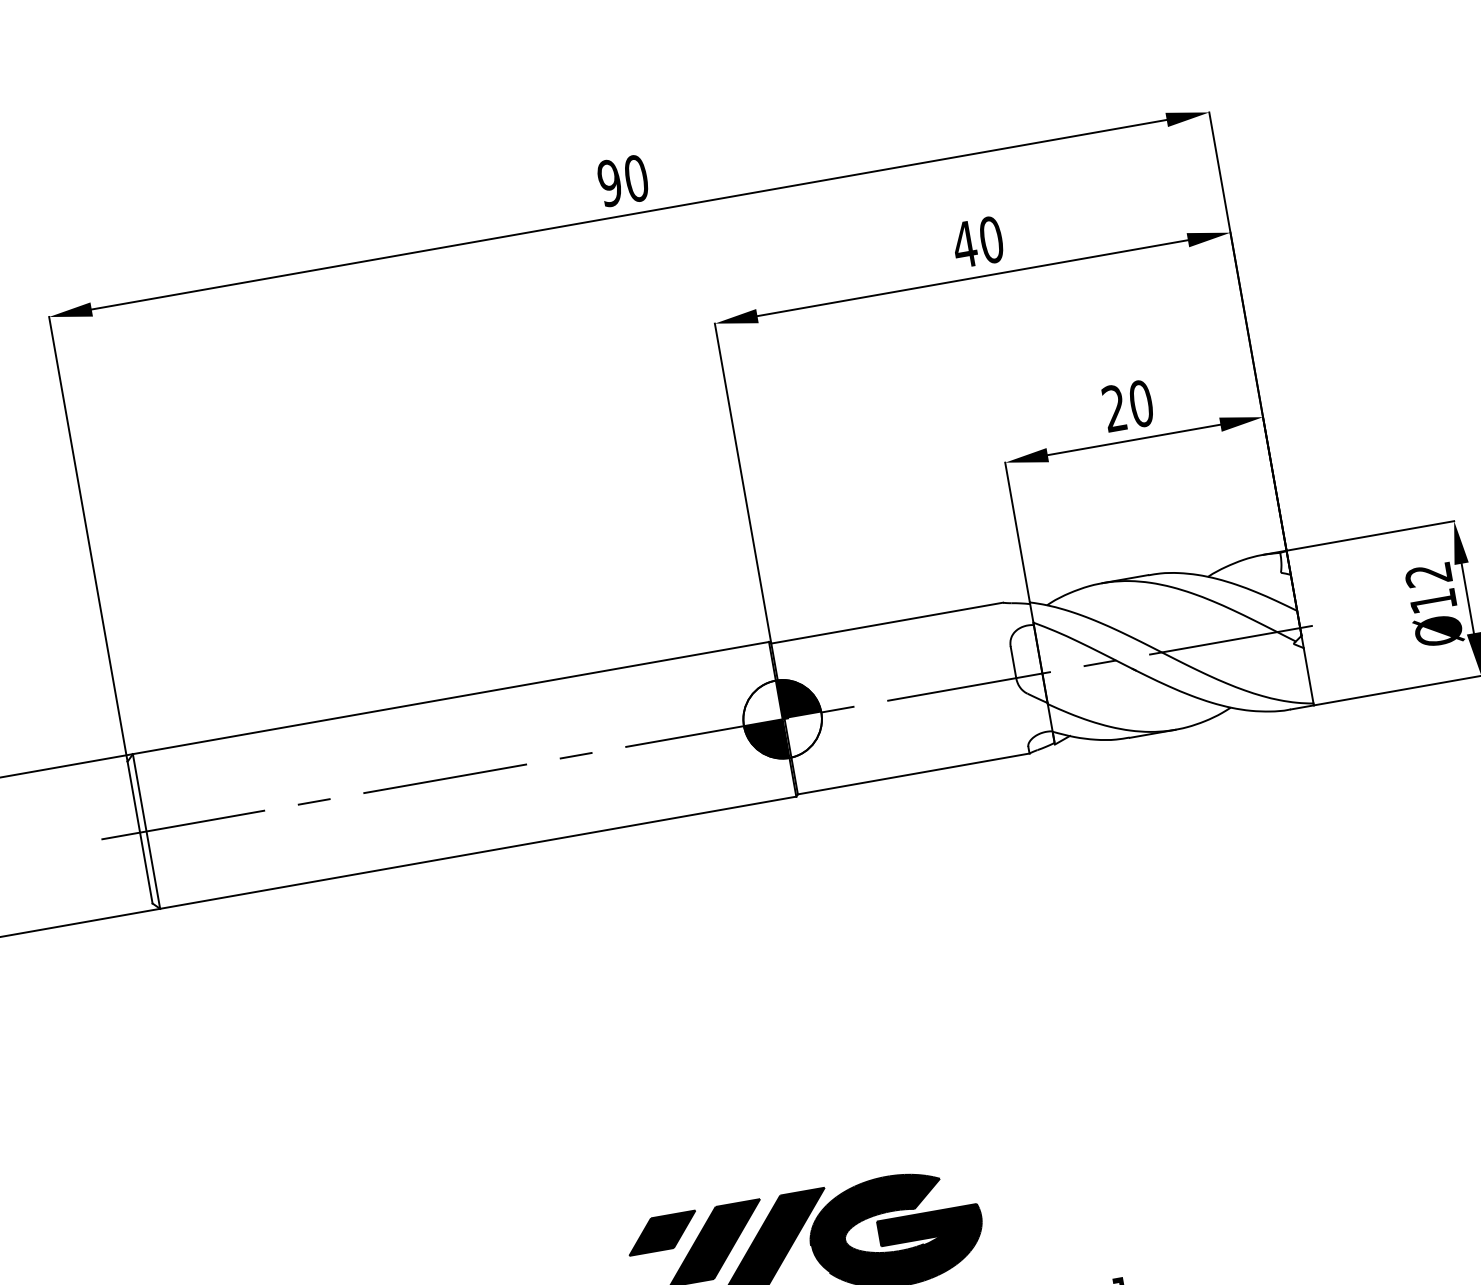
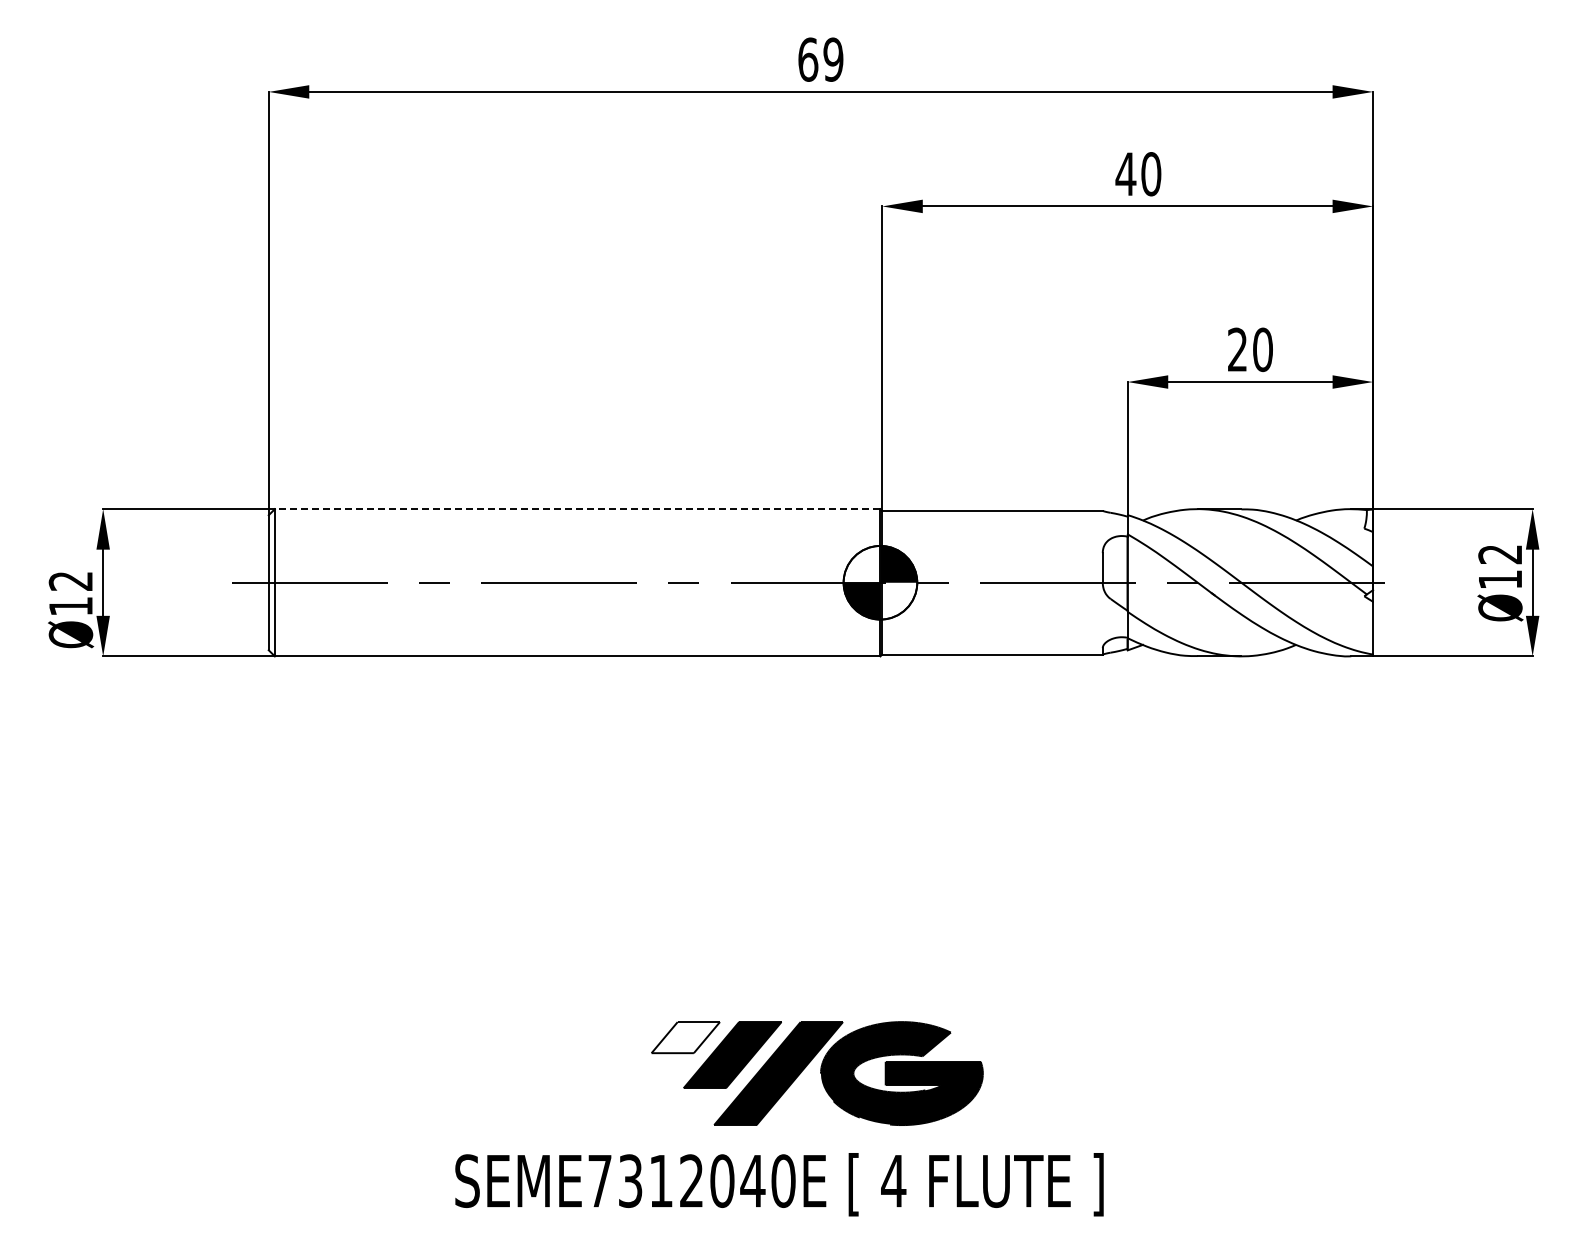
text: (622, 180) -> (820, 59), 90 -> 69
line: (450, 698) -> (577, 509), solid -> dashed
fill: (662, 1233) -> (685, 1037), removed

